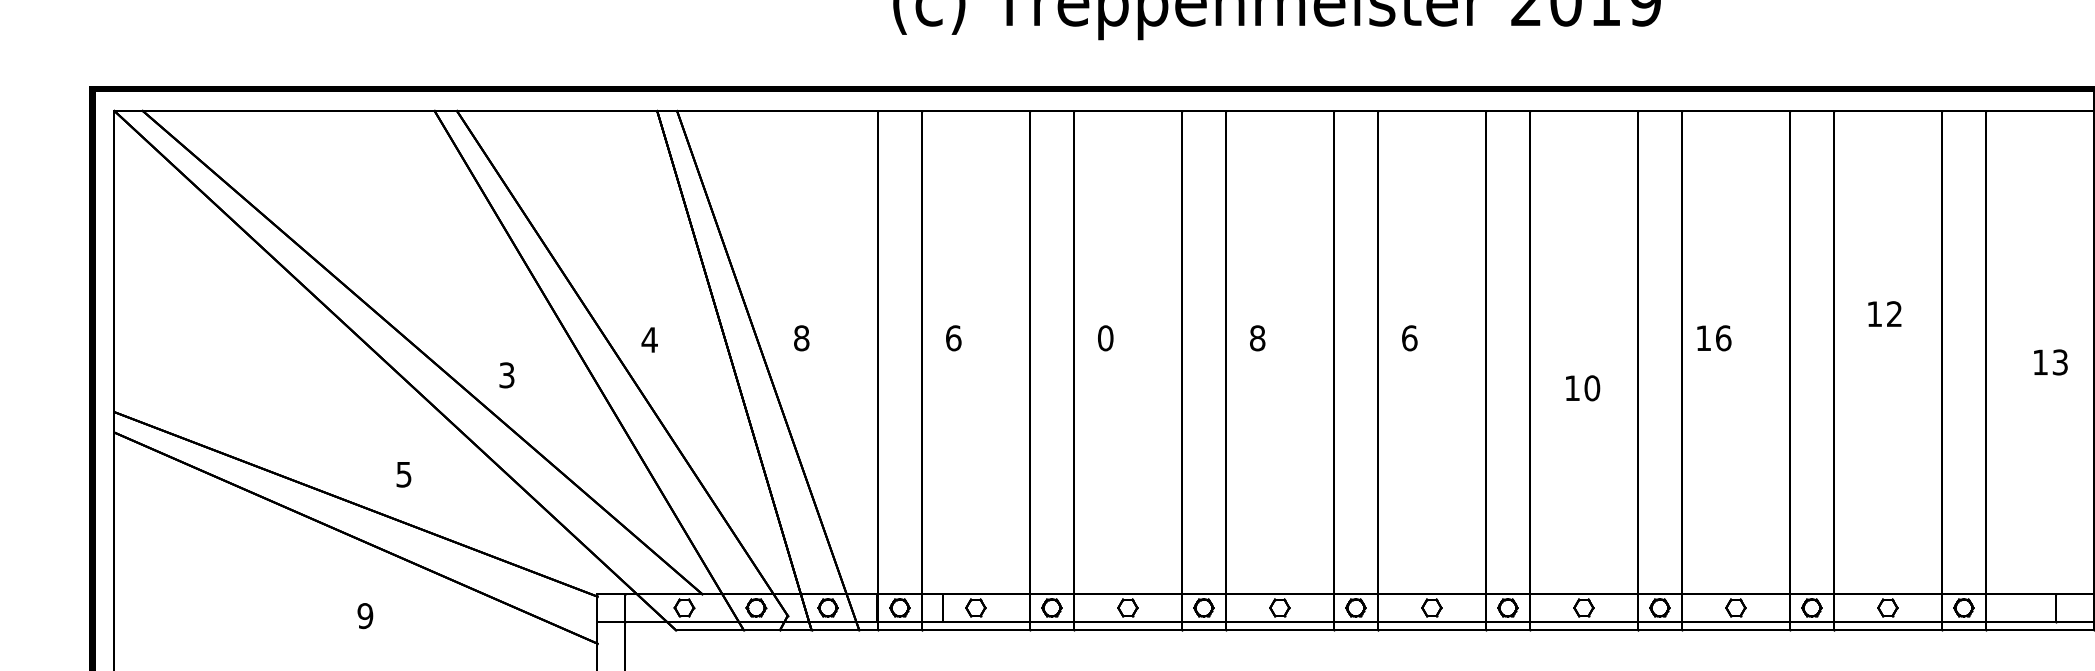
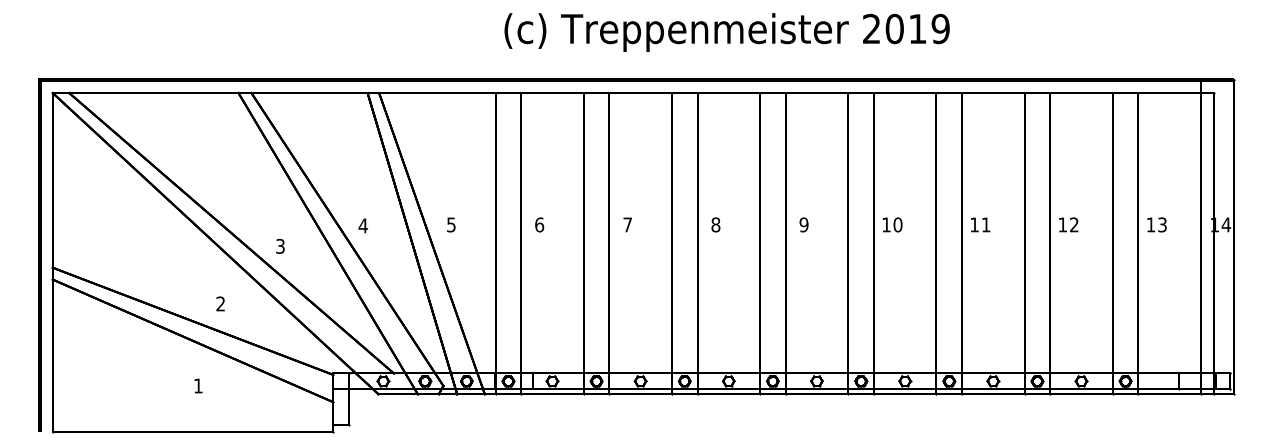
text: (1884, 313) -> (1068, 224), moved
text: (801, 337) -> (451, 224), 8 -> 5
text: (1105, 337) -> (627, 224), 0 -> 7
text: (1408, 337) -> (803, 224), 6 -> 9
text: (1722, 337) -> (985, 224), 16 -> 11
text: (2049, 361) -> (1156, 224), moved
text: (1582, 387) -> (892, 224), moved
text: (403, 473) -> (220, 303), 5 -> 2
text: (363, 615) -> (197, 385), 9 -> 1

